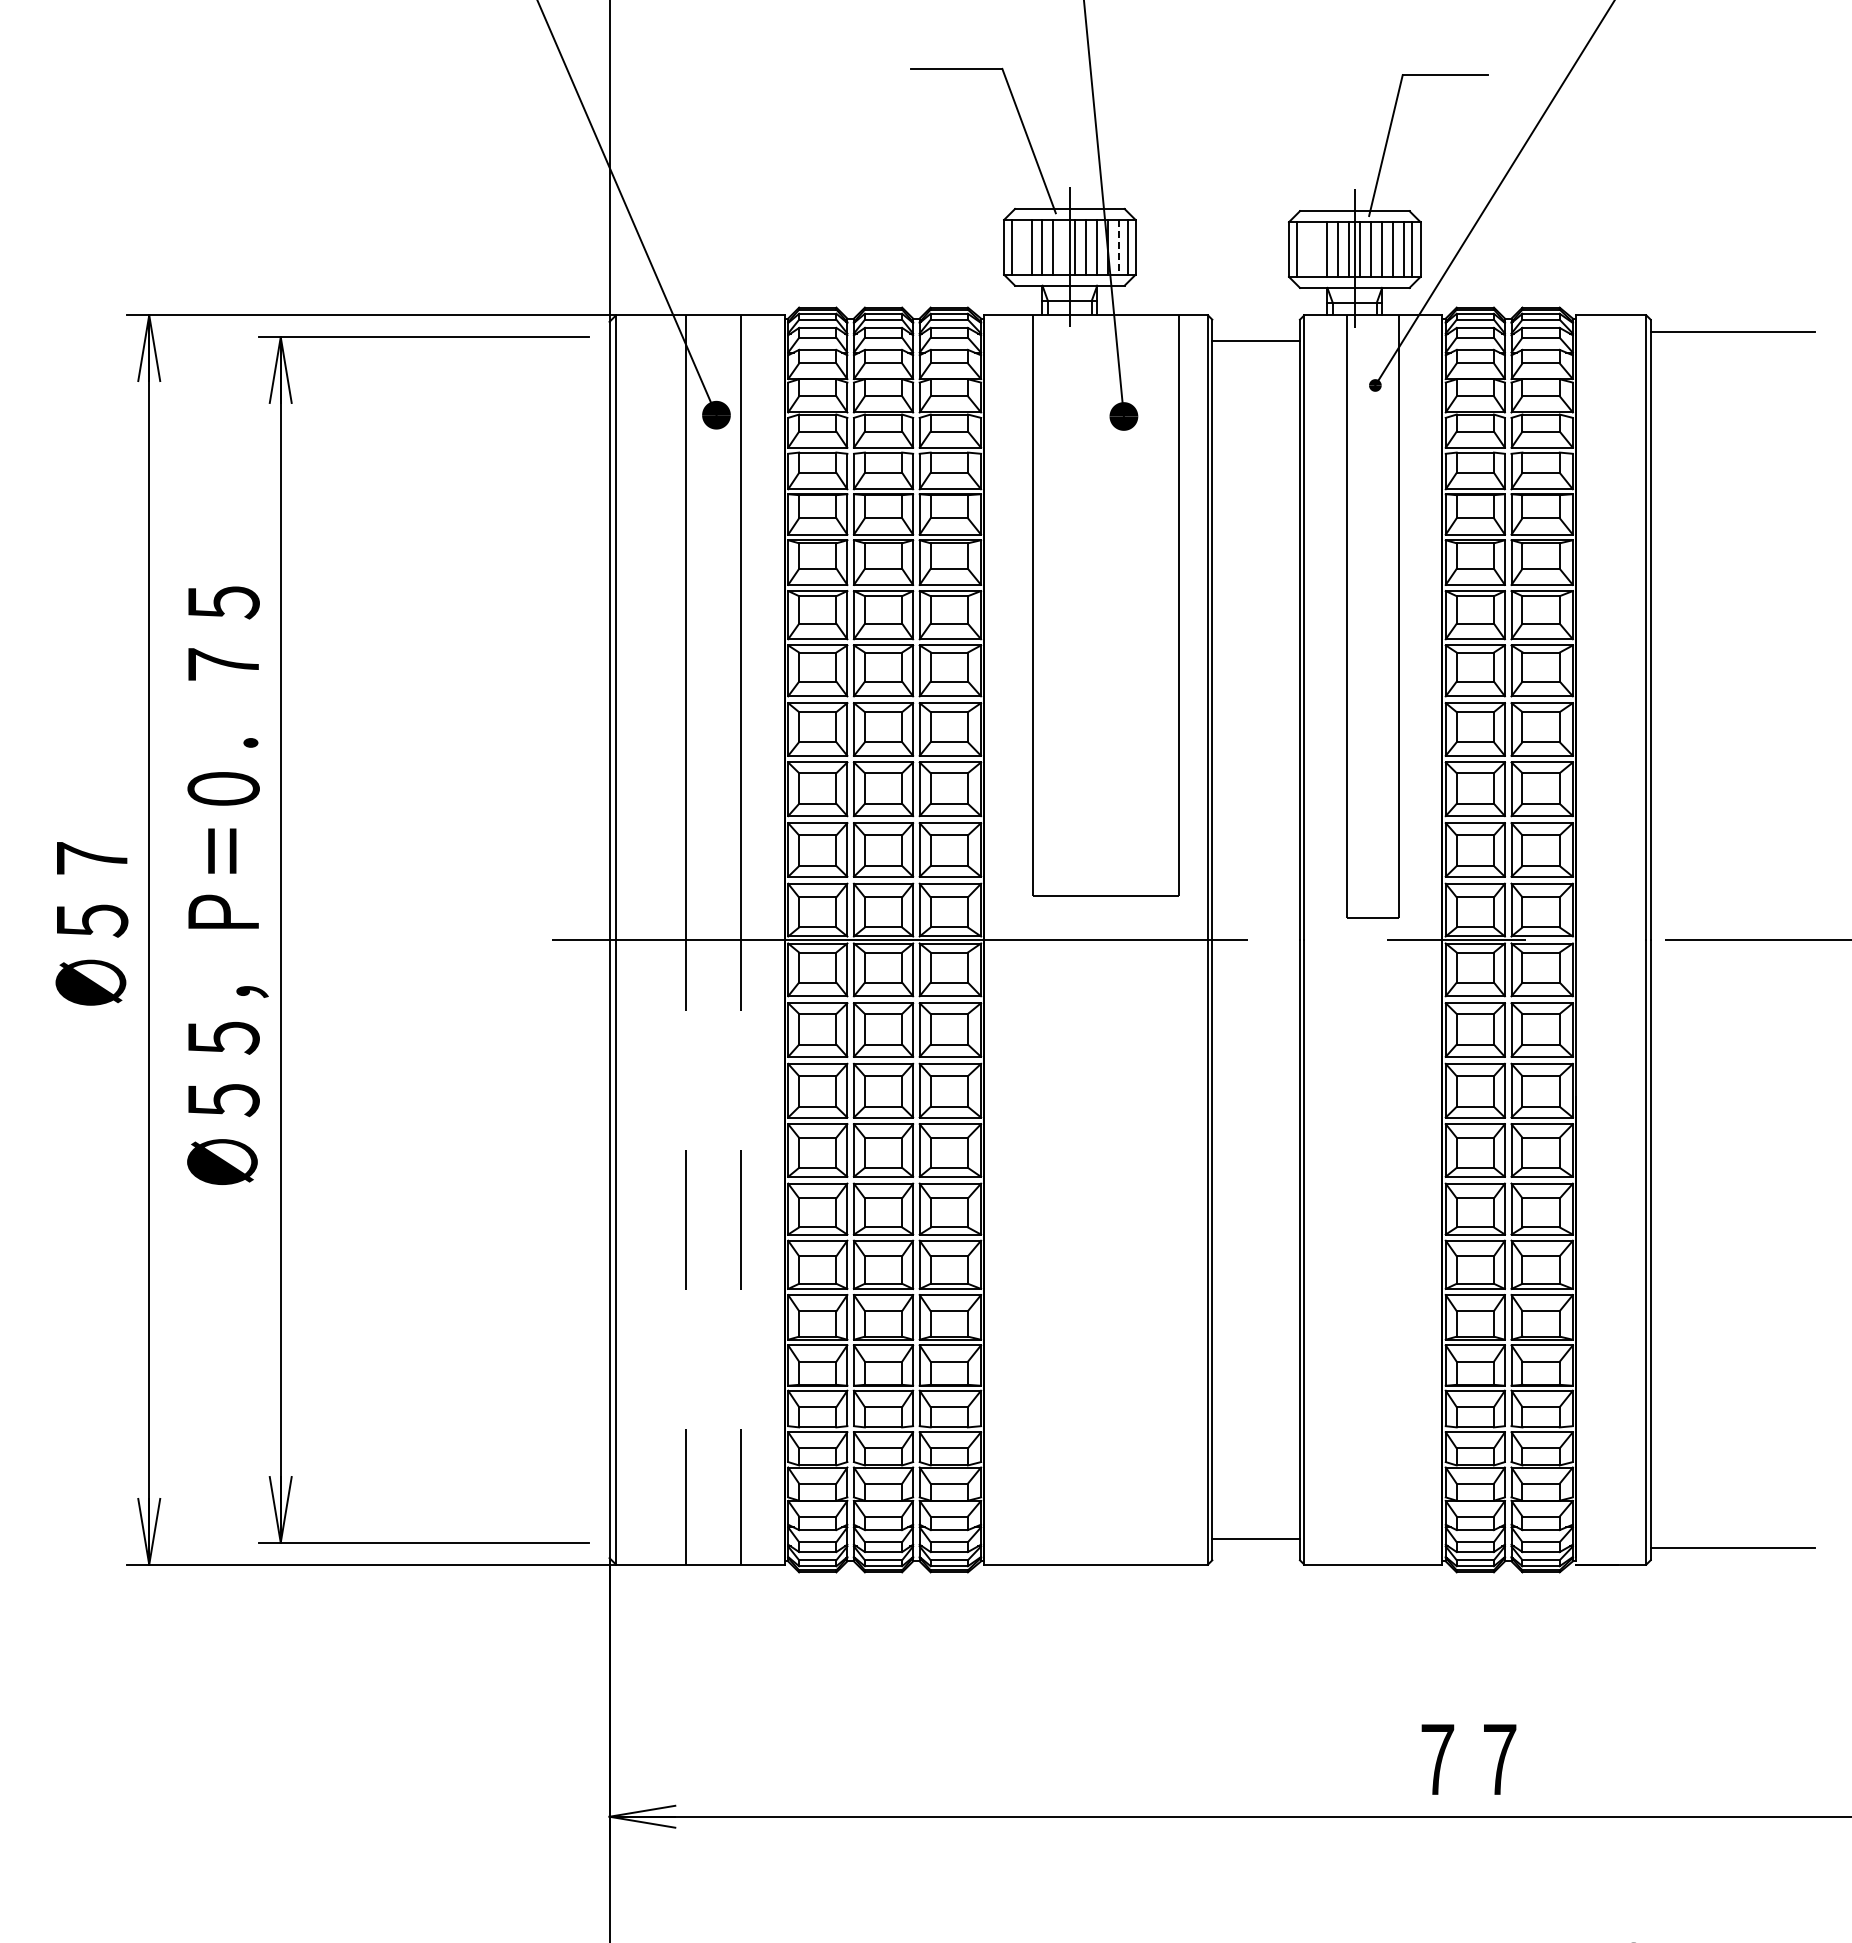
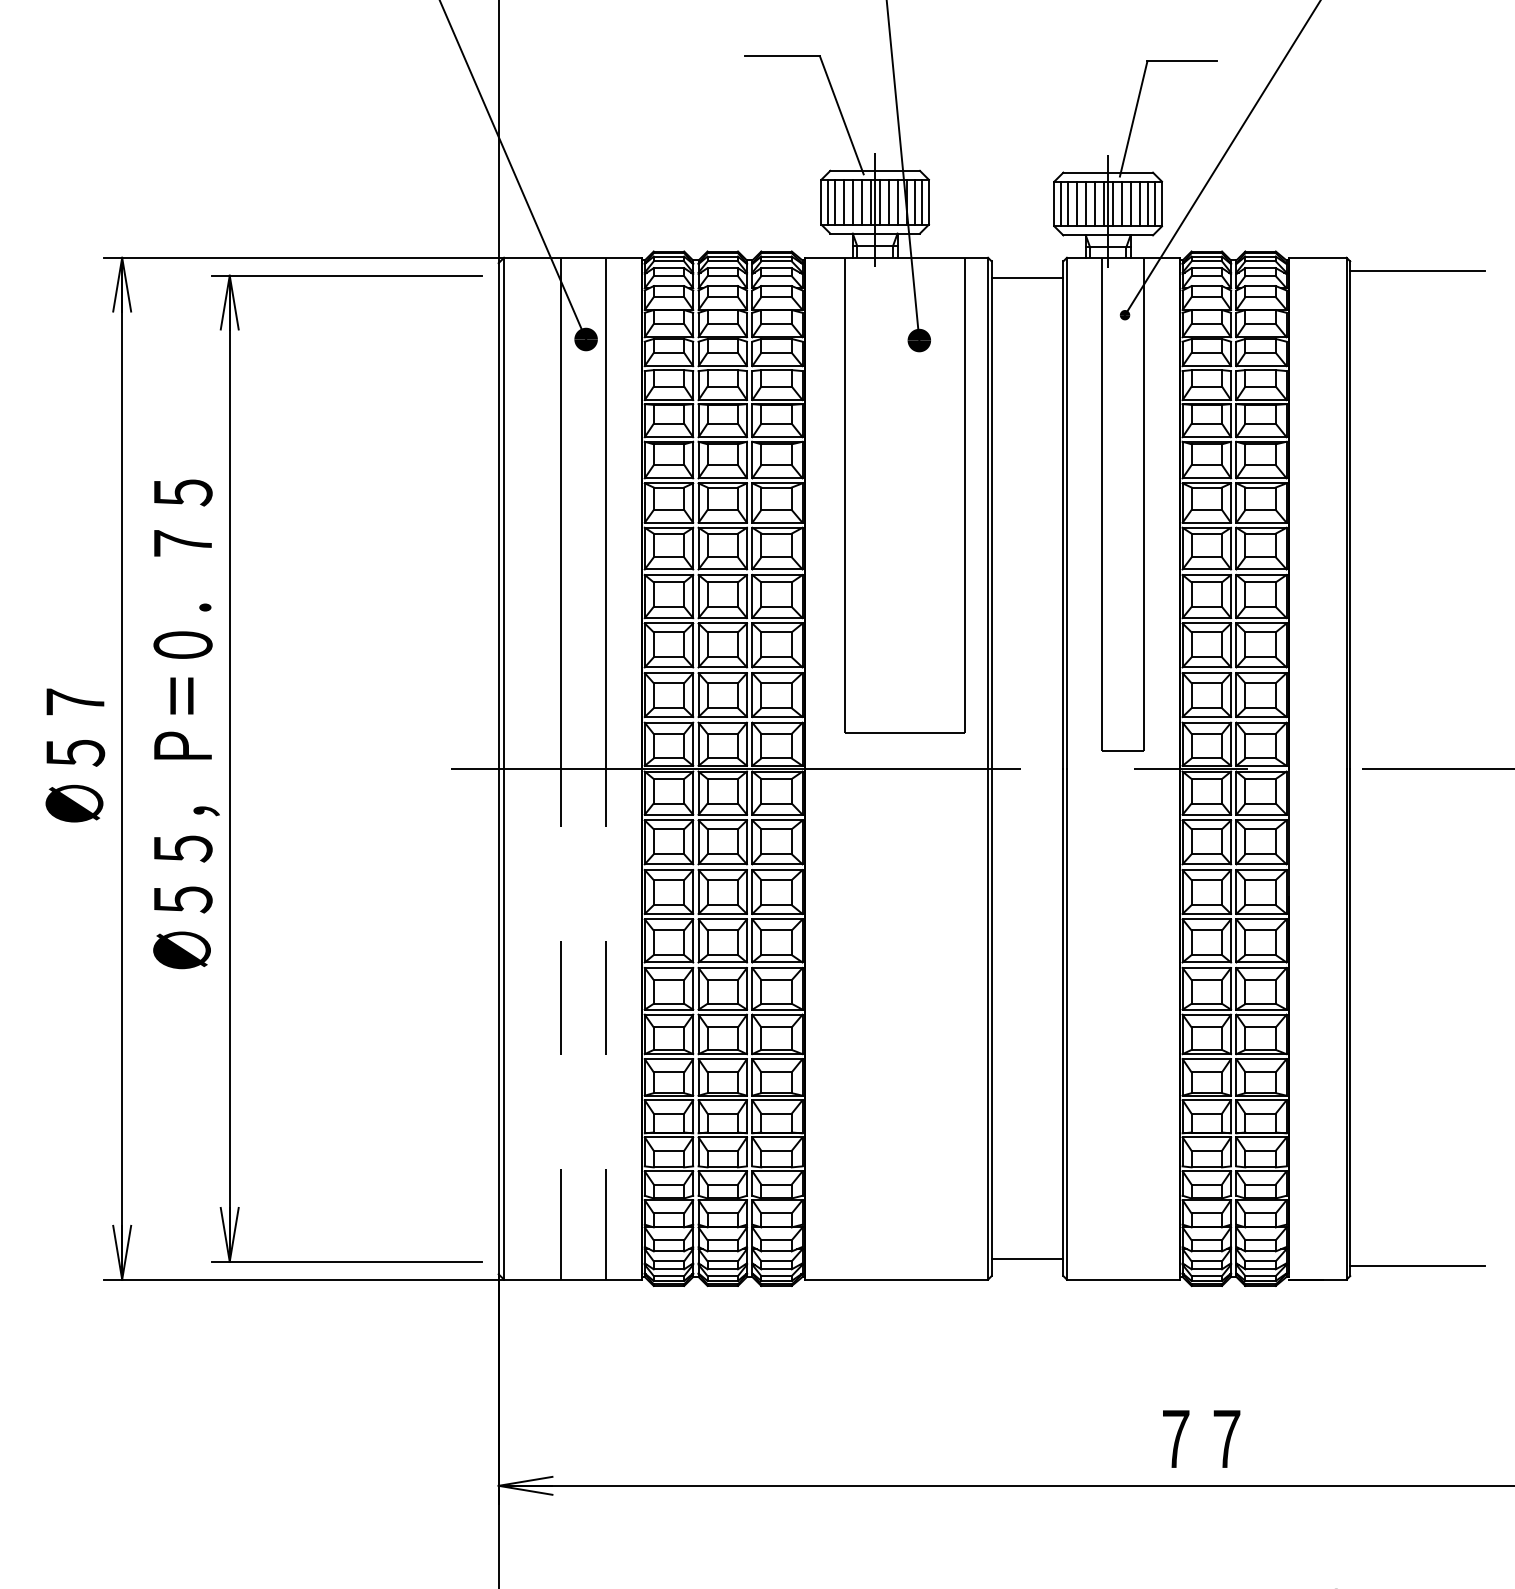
line: (1020, 246) -> (834, 201), added
line: (1064, 246) -> (870, 201), added
line: (1118, 247) -> (914, 202), dashed -> solid
line: (1305, 249) -> (1067, 203), added
line: (1316, 249) -> (1076, 203), added

